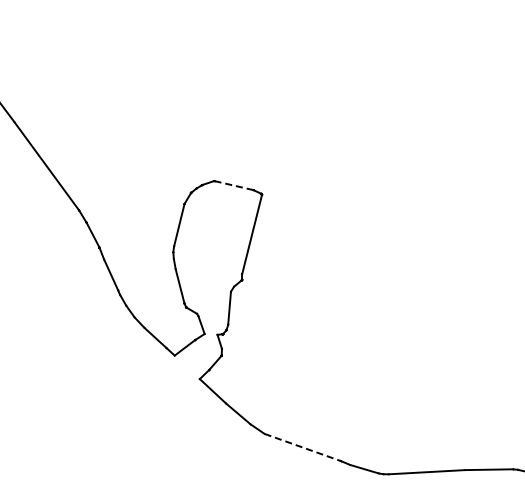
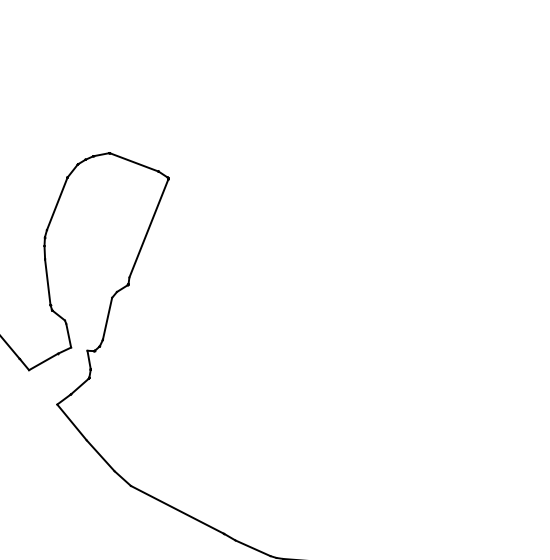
line: (234, 185) -> (134, 162), dashed -> solid
line: (303, 447) -> (178, 509), dashed -> solid

